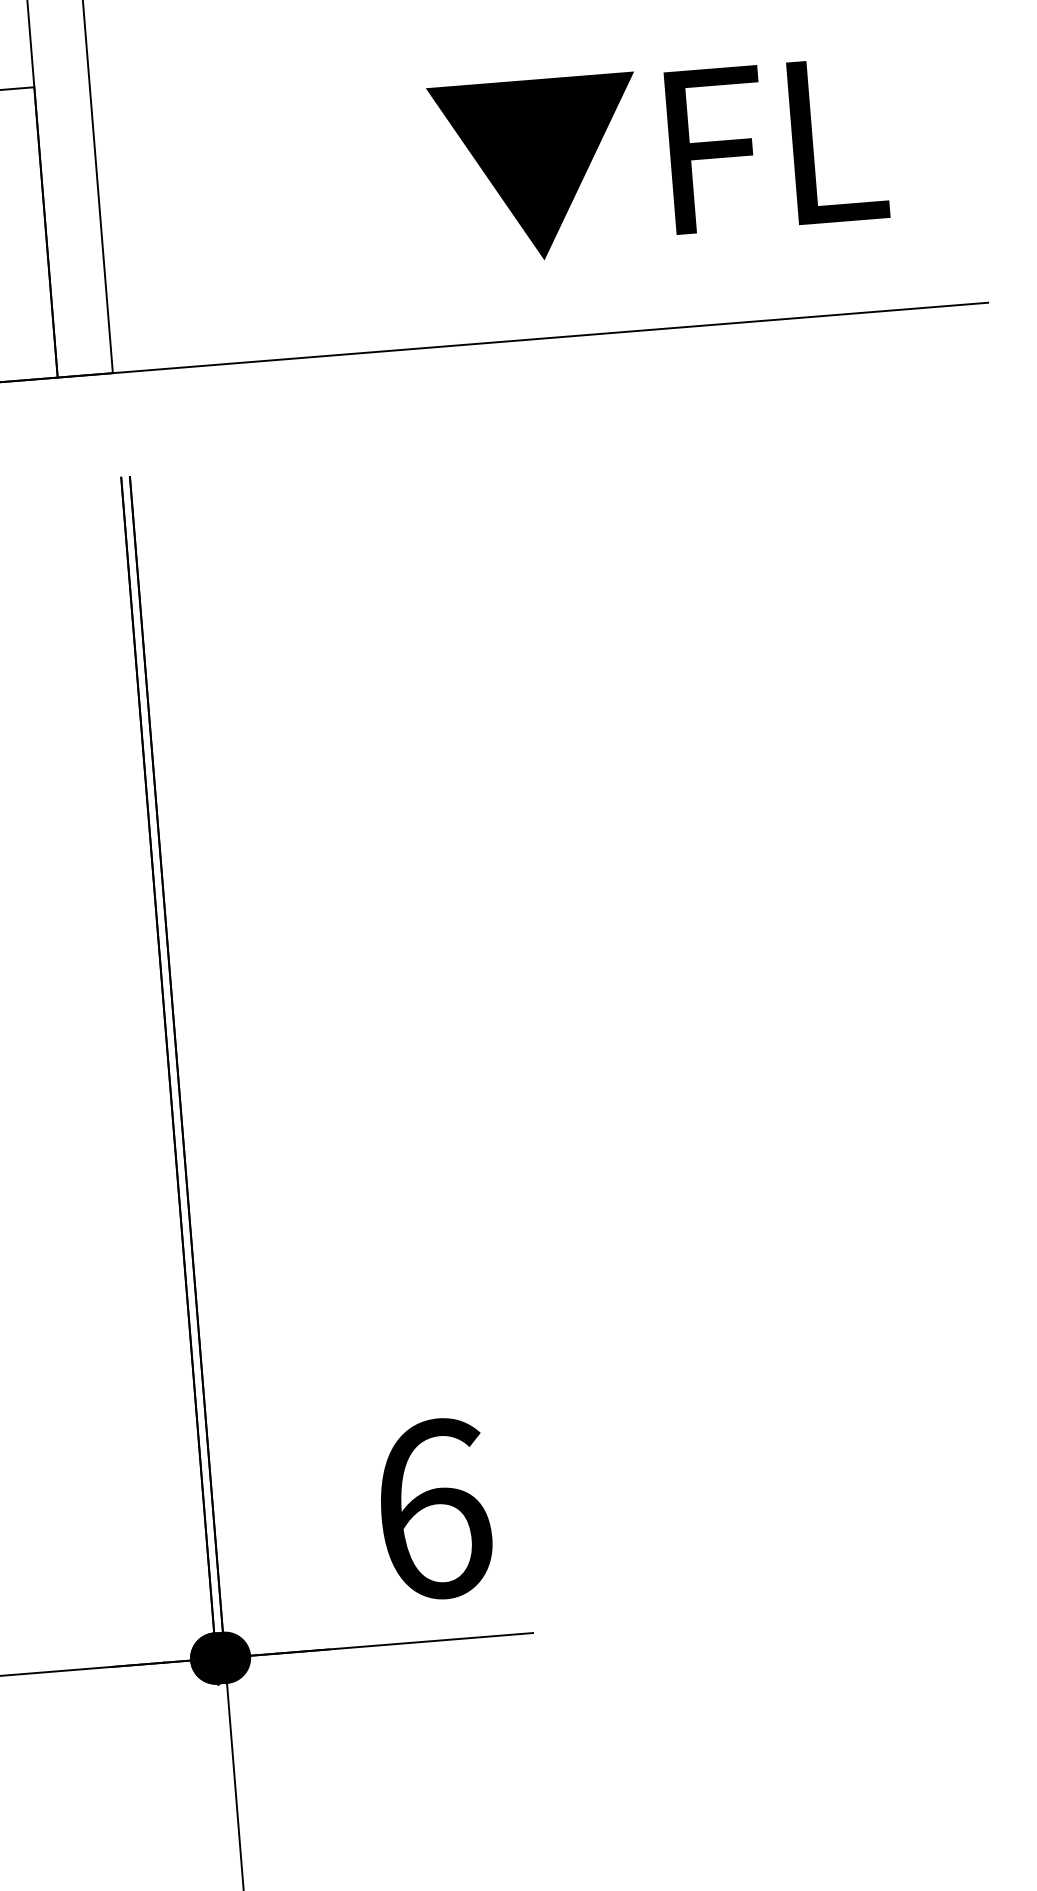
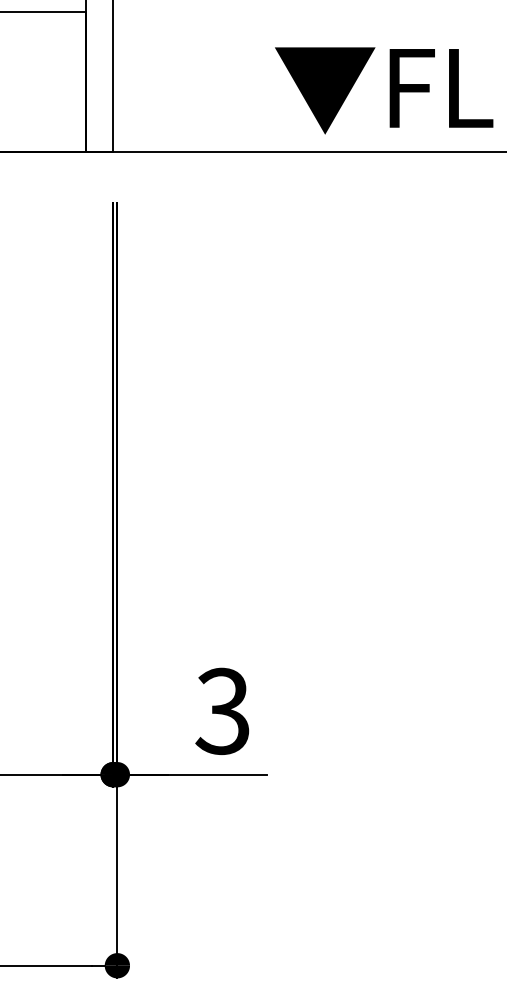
text: (659, 159) -> (384, 90), moved
text: (431, 1509) -> (222, 711), 6 -> 3

